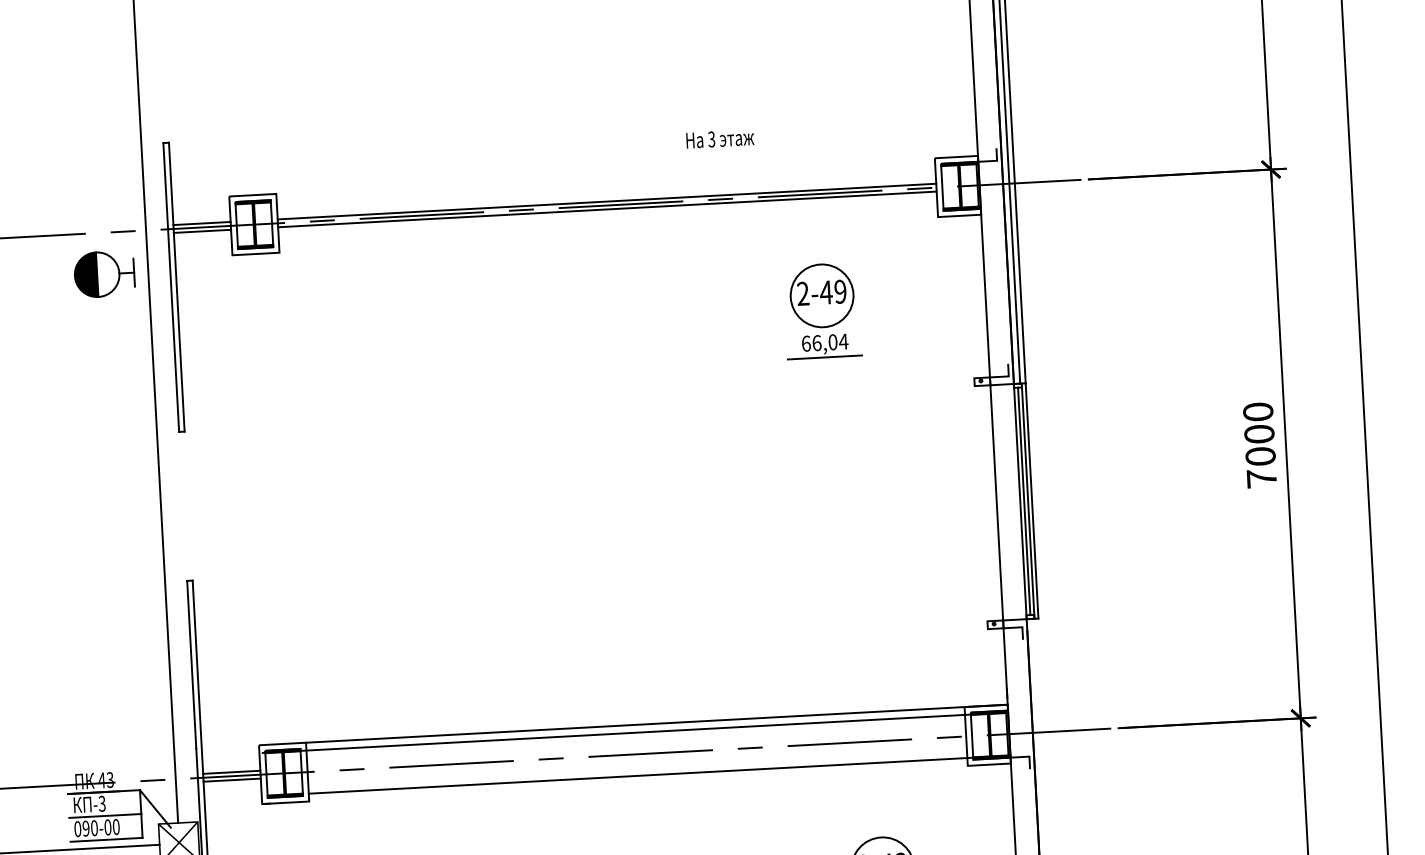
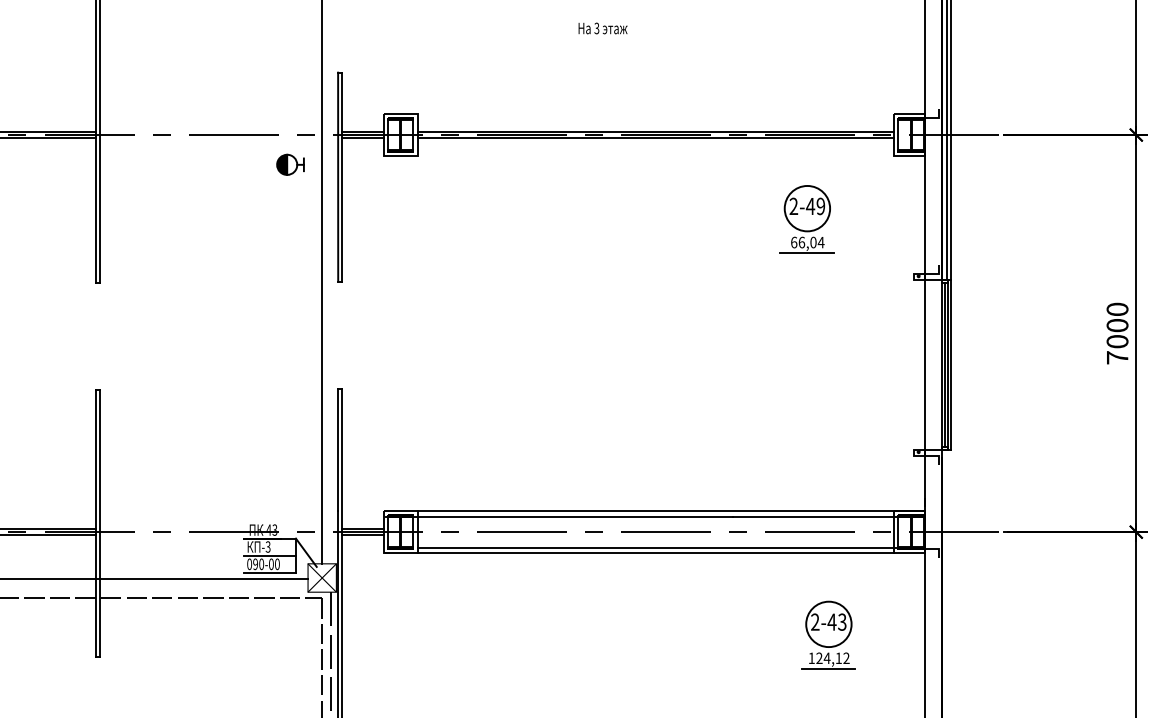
text: (719, 139) -> (602, 28), moved
part: (104, 273) -> (290, 164), size x0.62
line: (637, 783) -> (655, 553), added

